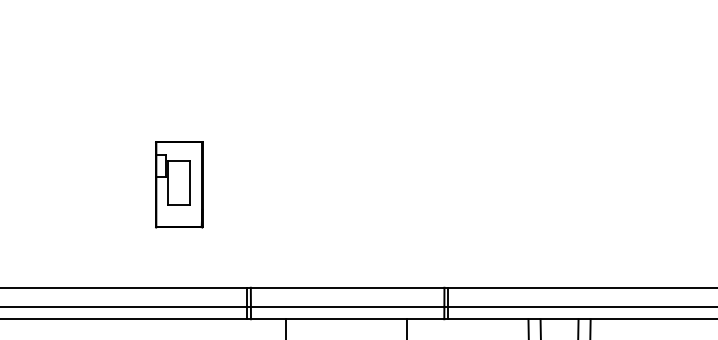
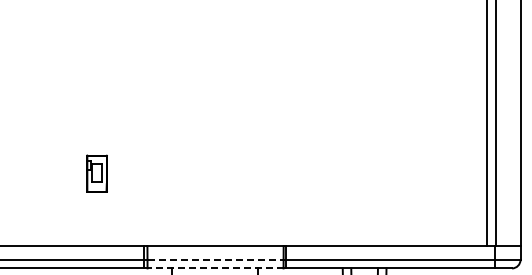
part: (178, 184) -> (96, 173), size x0.6
line: (349, 306) -> (216, 259), solid -> dashed
line: (347, 319) -> (215, 268), solid -> dashed

